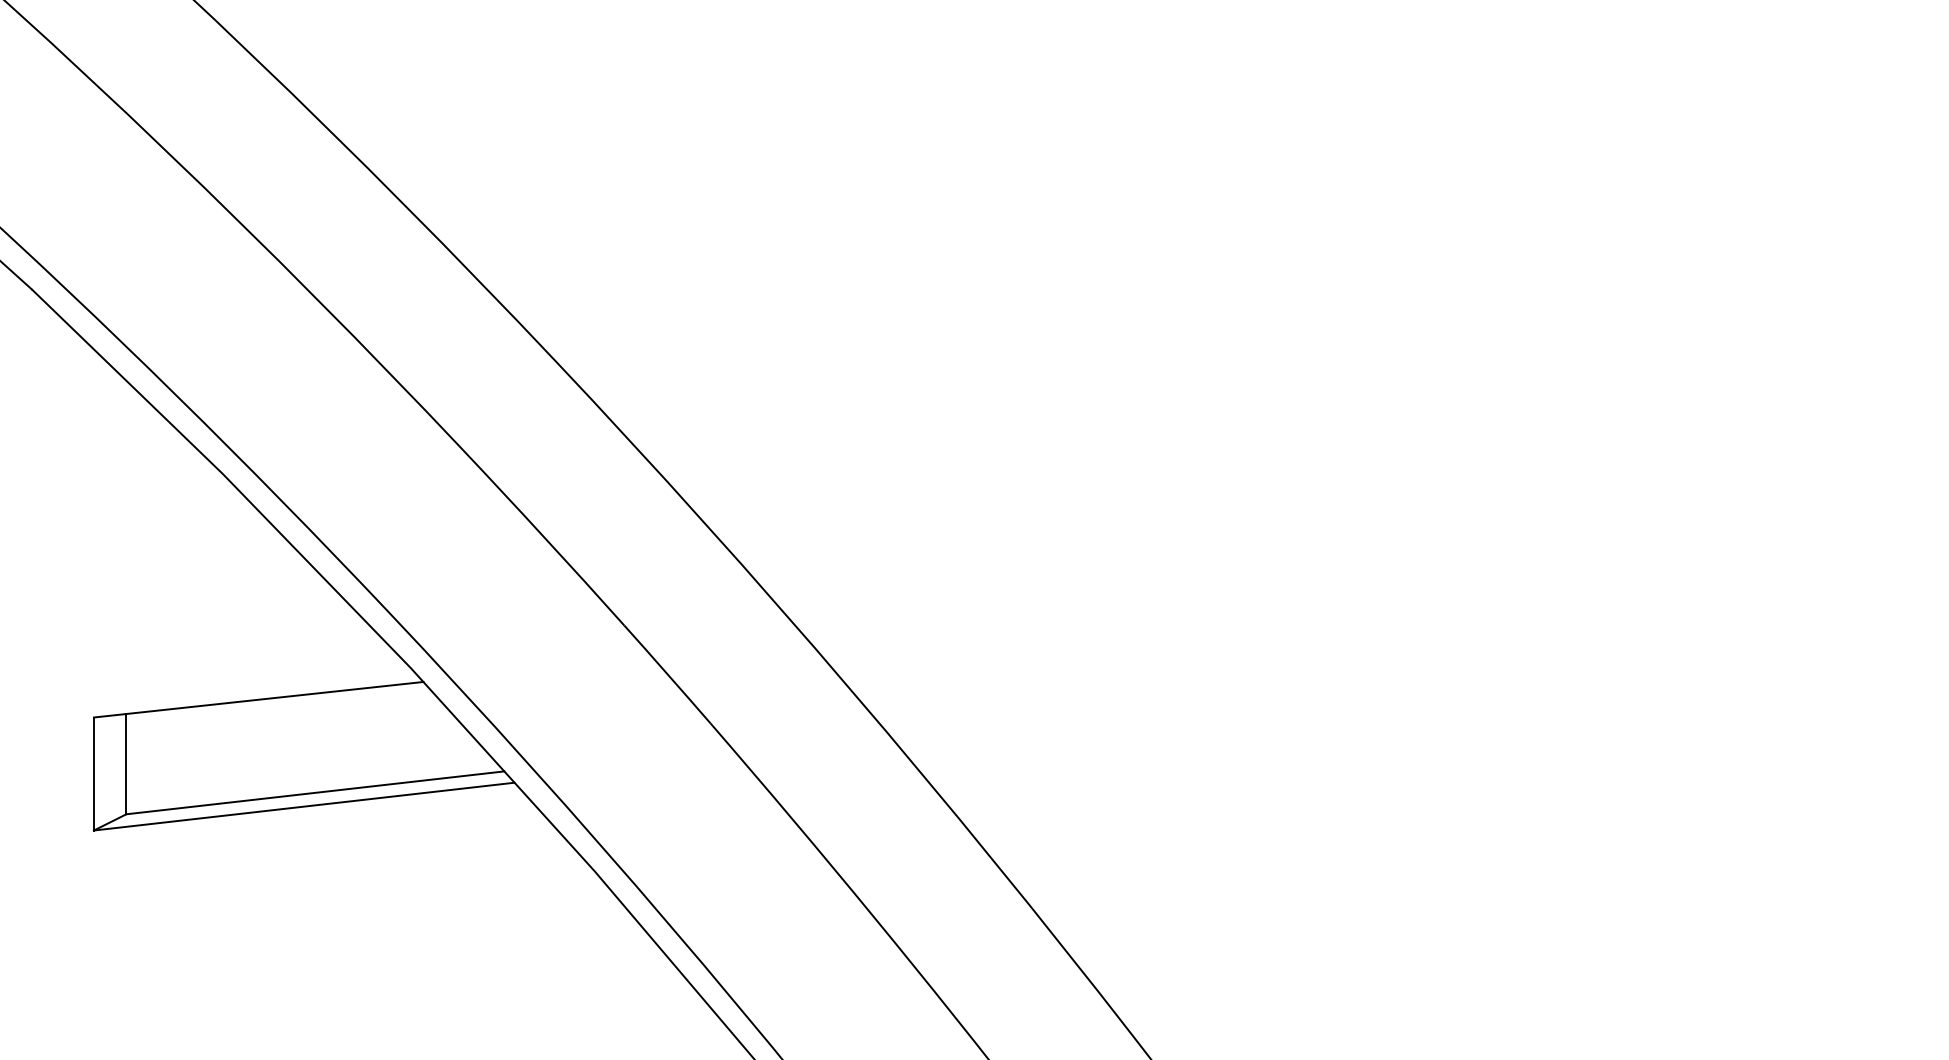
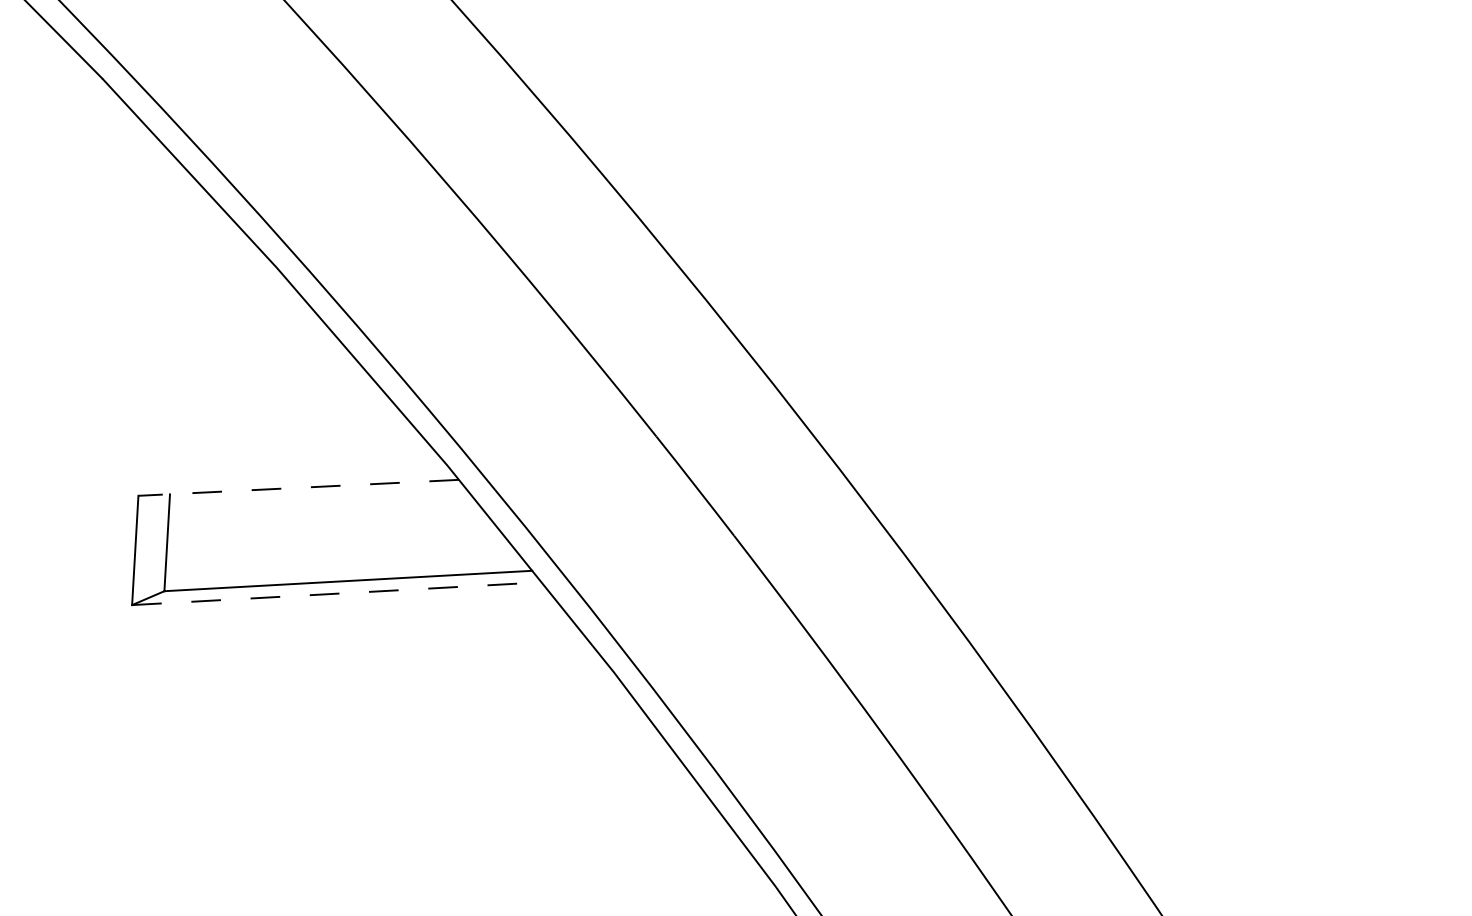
line: (258, 699) -> (298, 487), solid -> dashed
line: (304, 806) -> (337, 593), solid -> dashed

